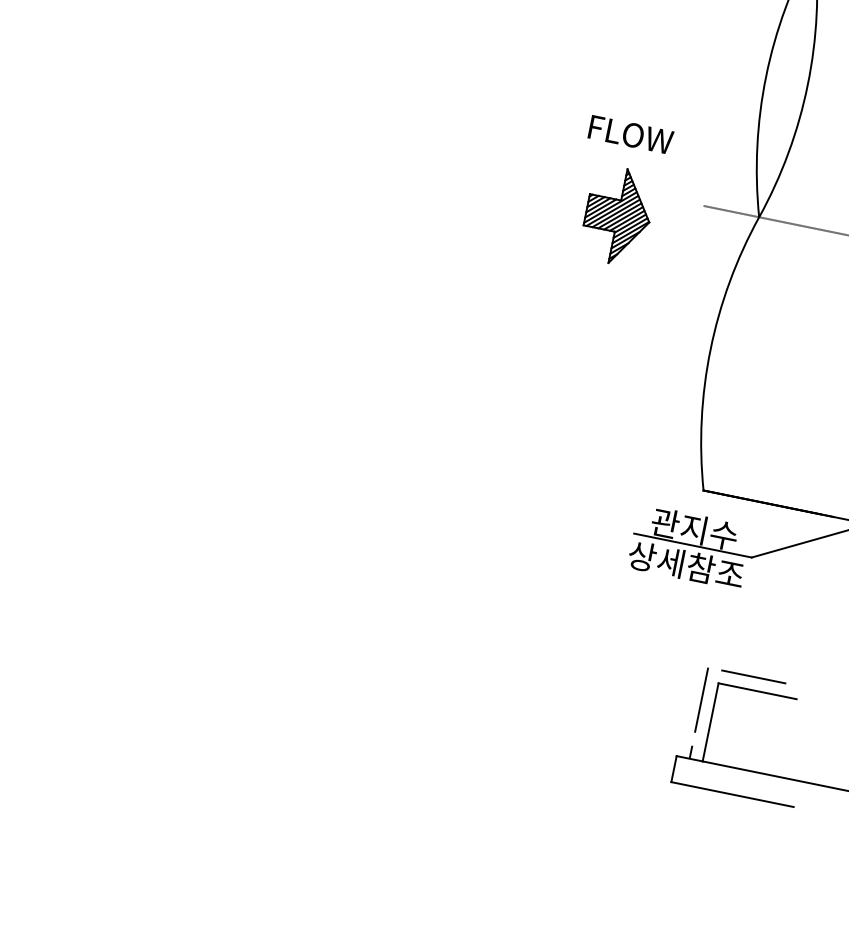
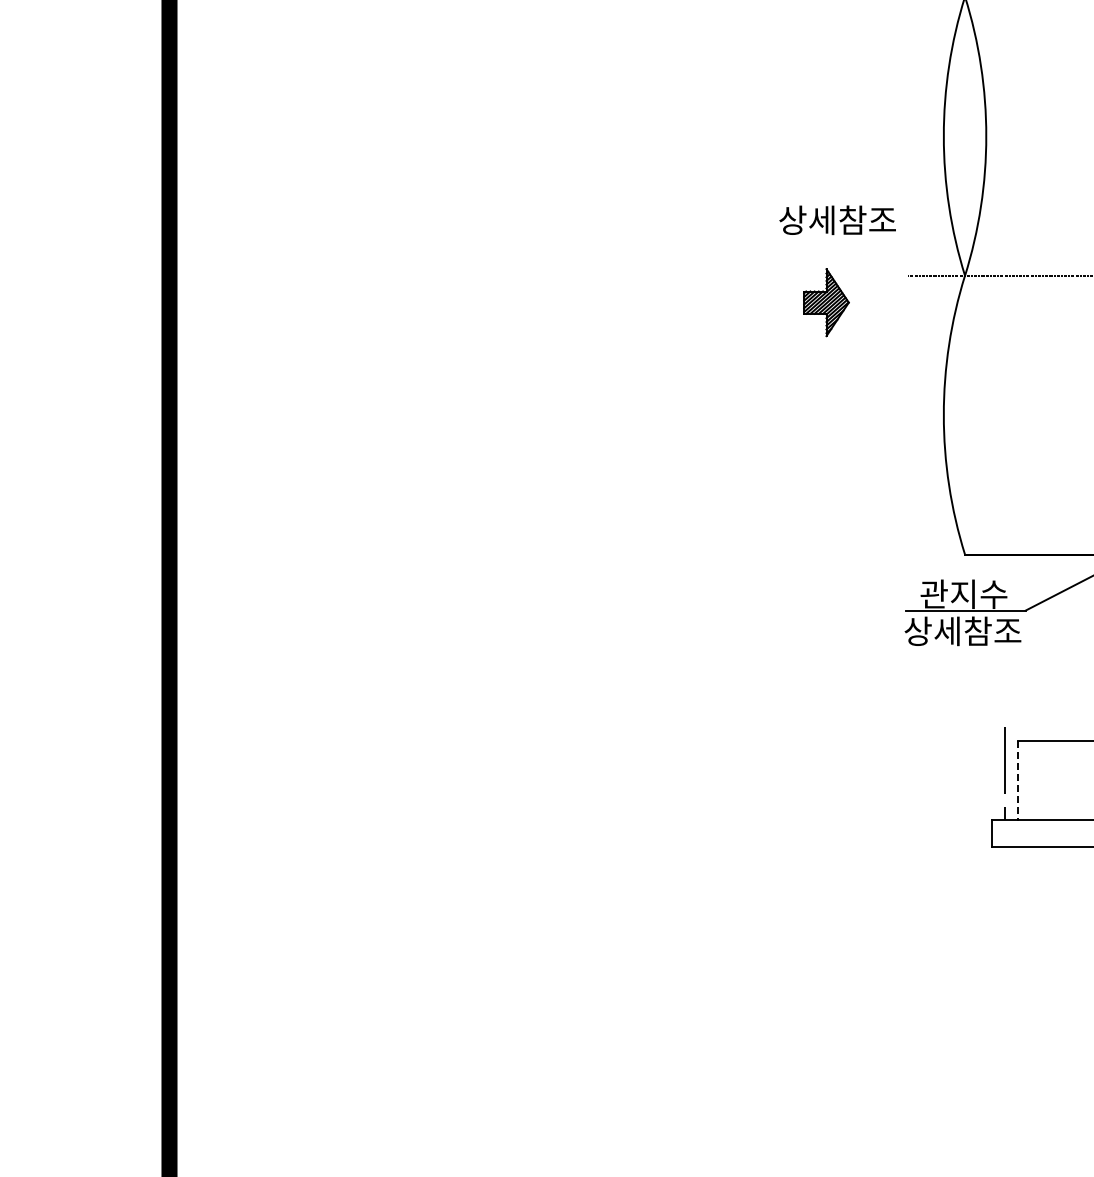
text: (645, 137) -> (837, 220), FLOW -> 상세참조
part: (618, 215) -> (826, 302), size x0.7
line: (754, 676) -> (1051, 726), removed
line: (710, 722) -> (1018, 780), solid -> dashed

